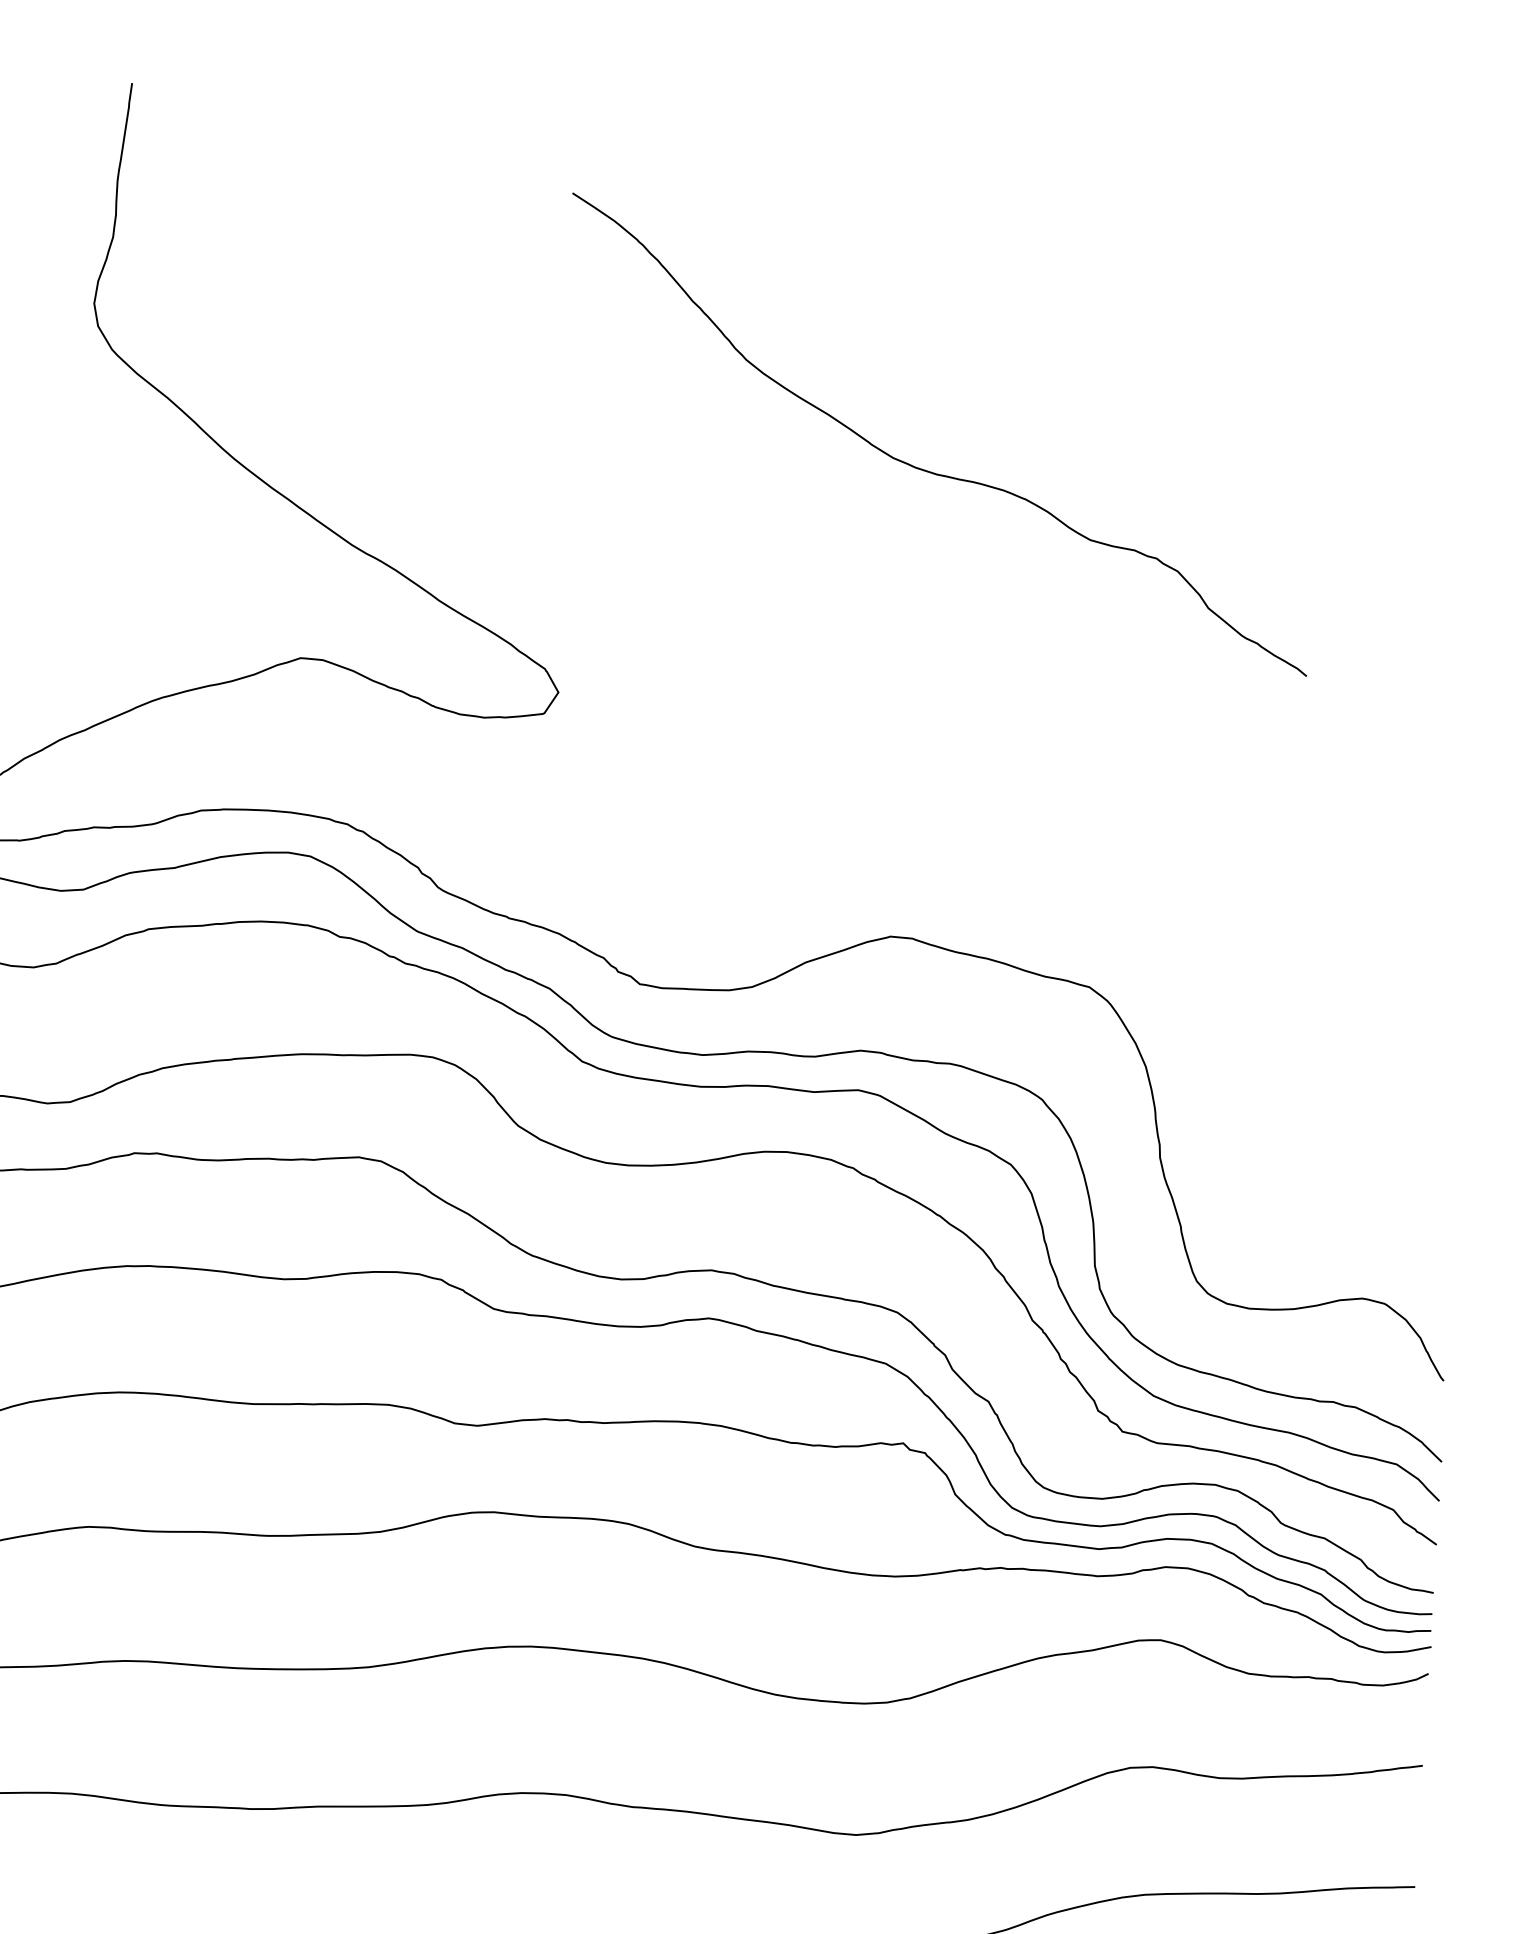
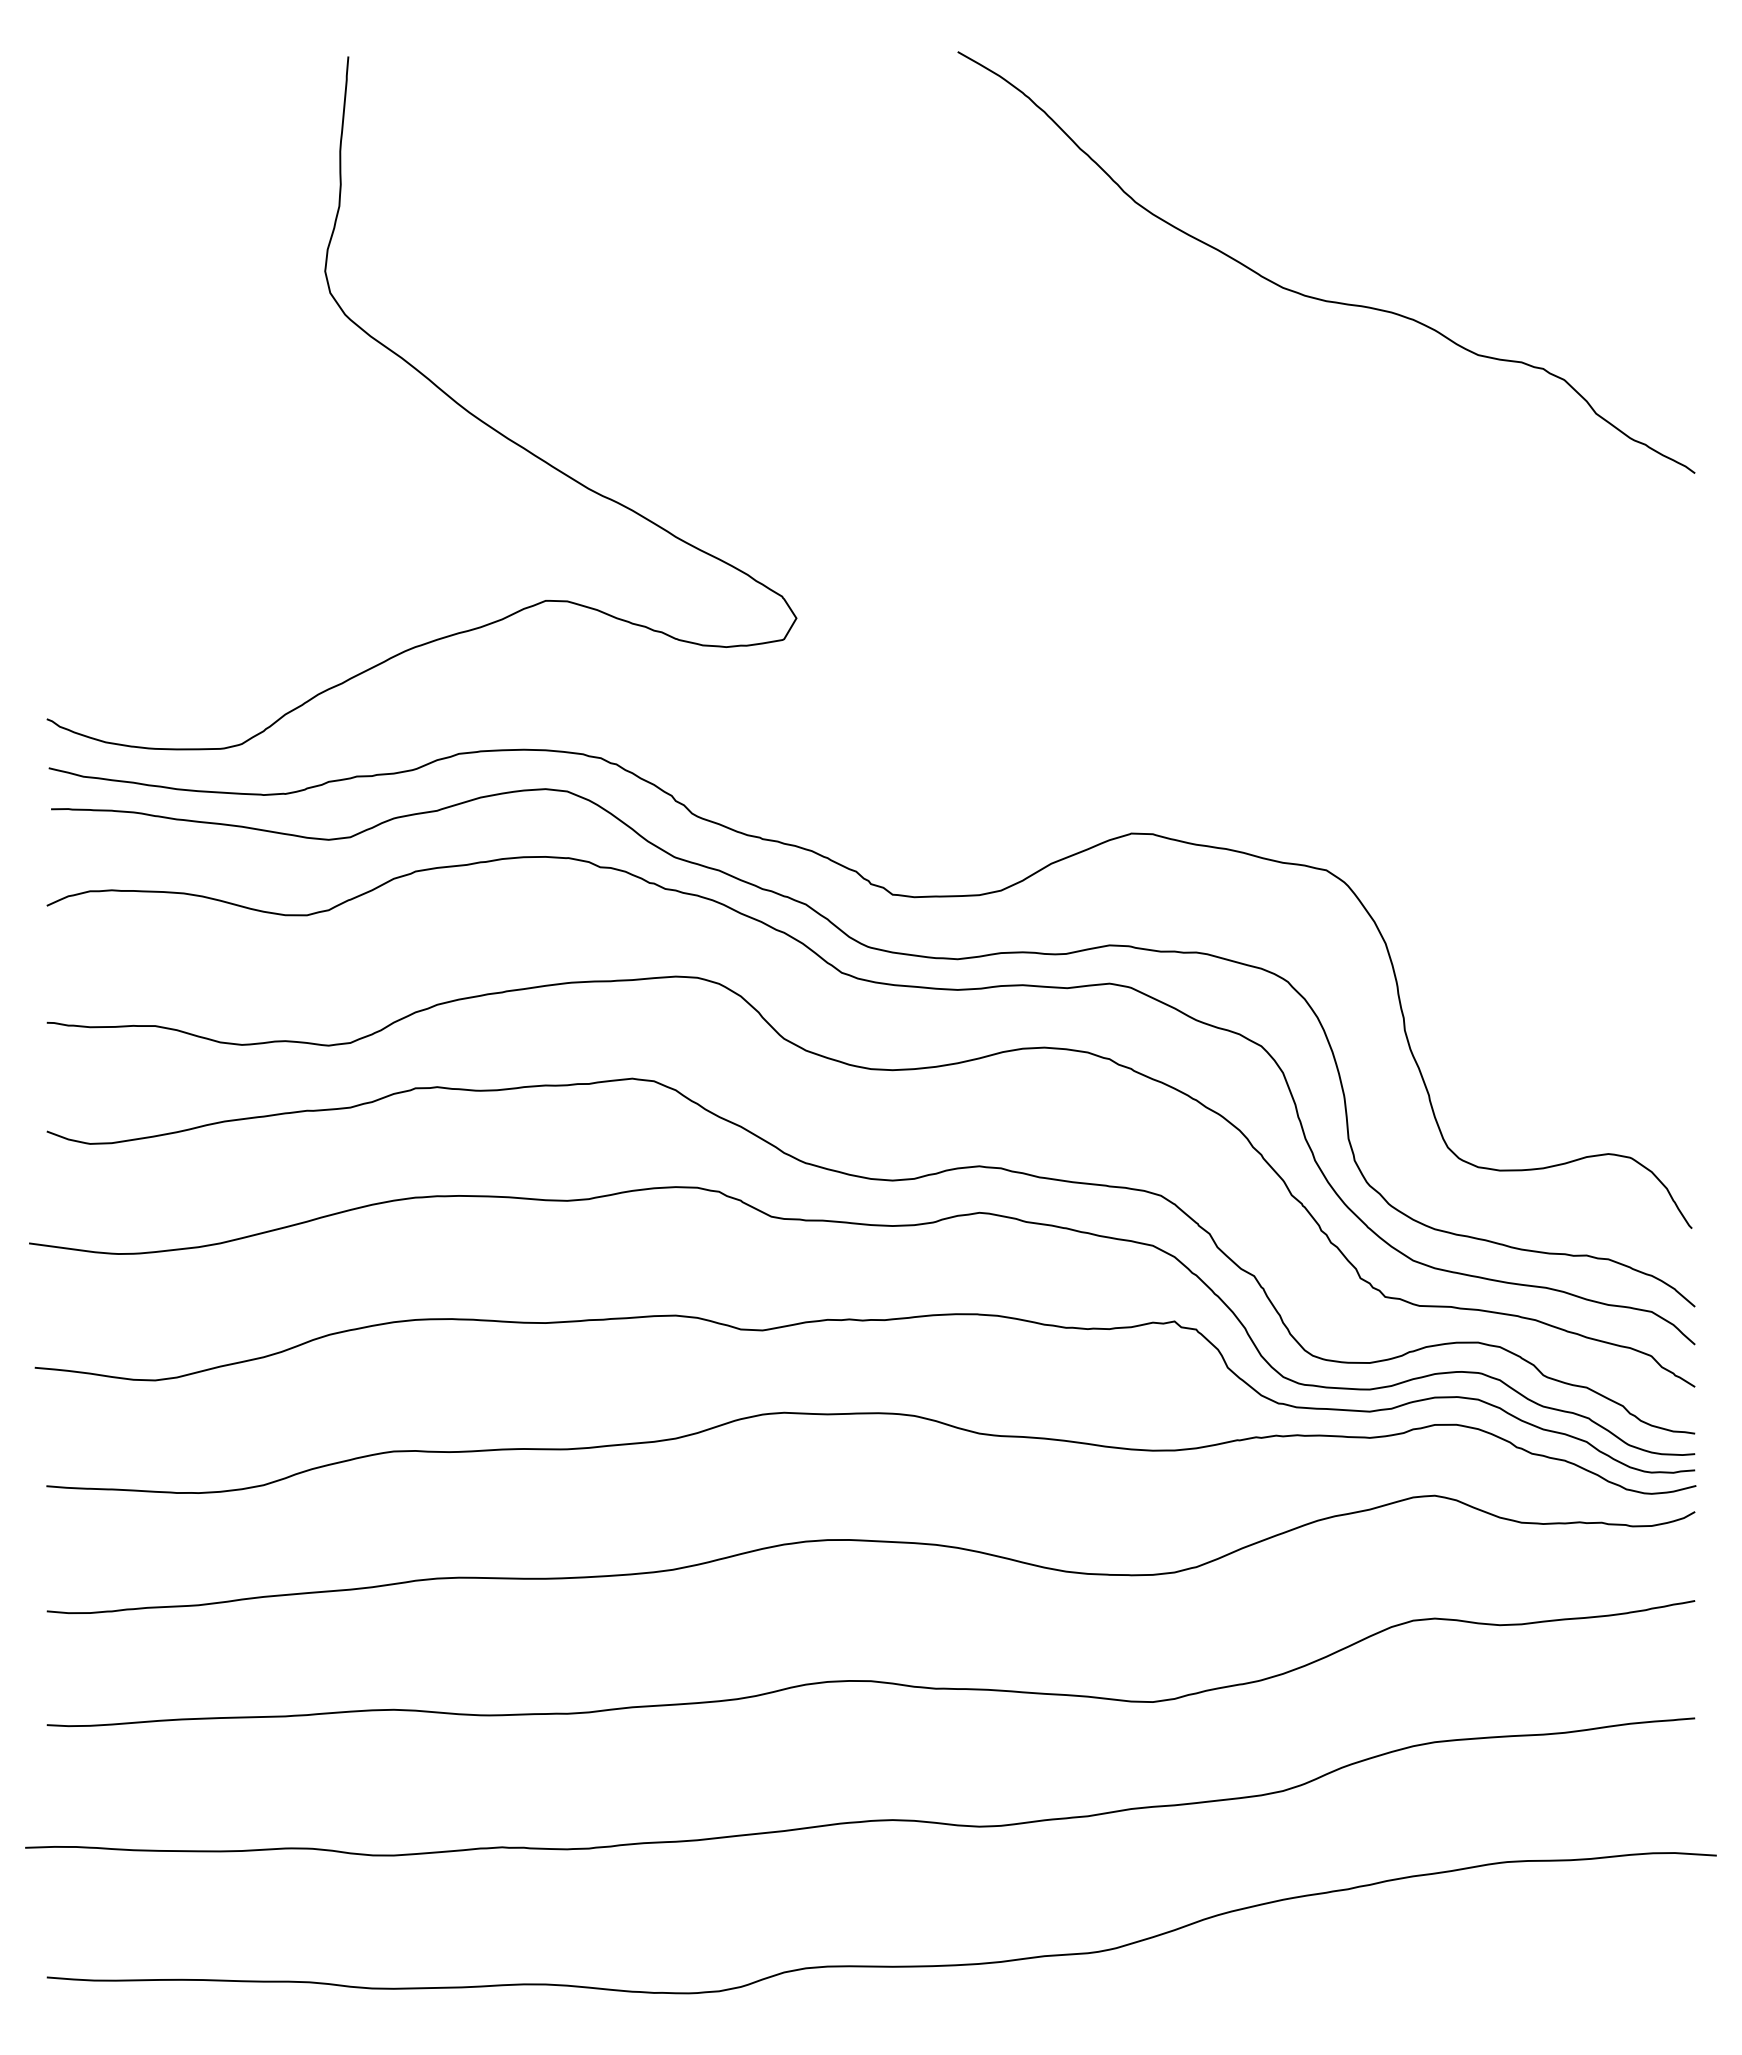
curve: (927, 470) -> (1316, 297), moved

